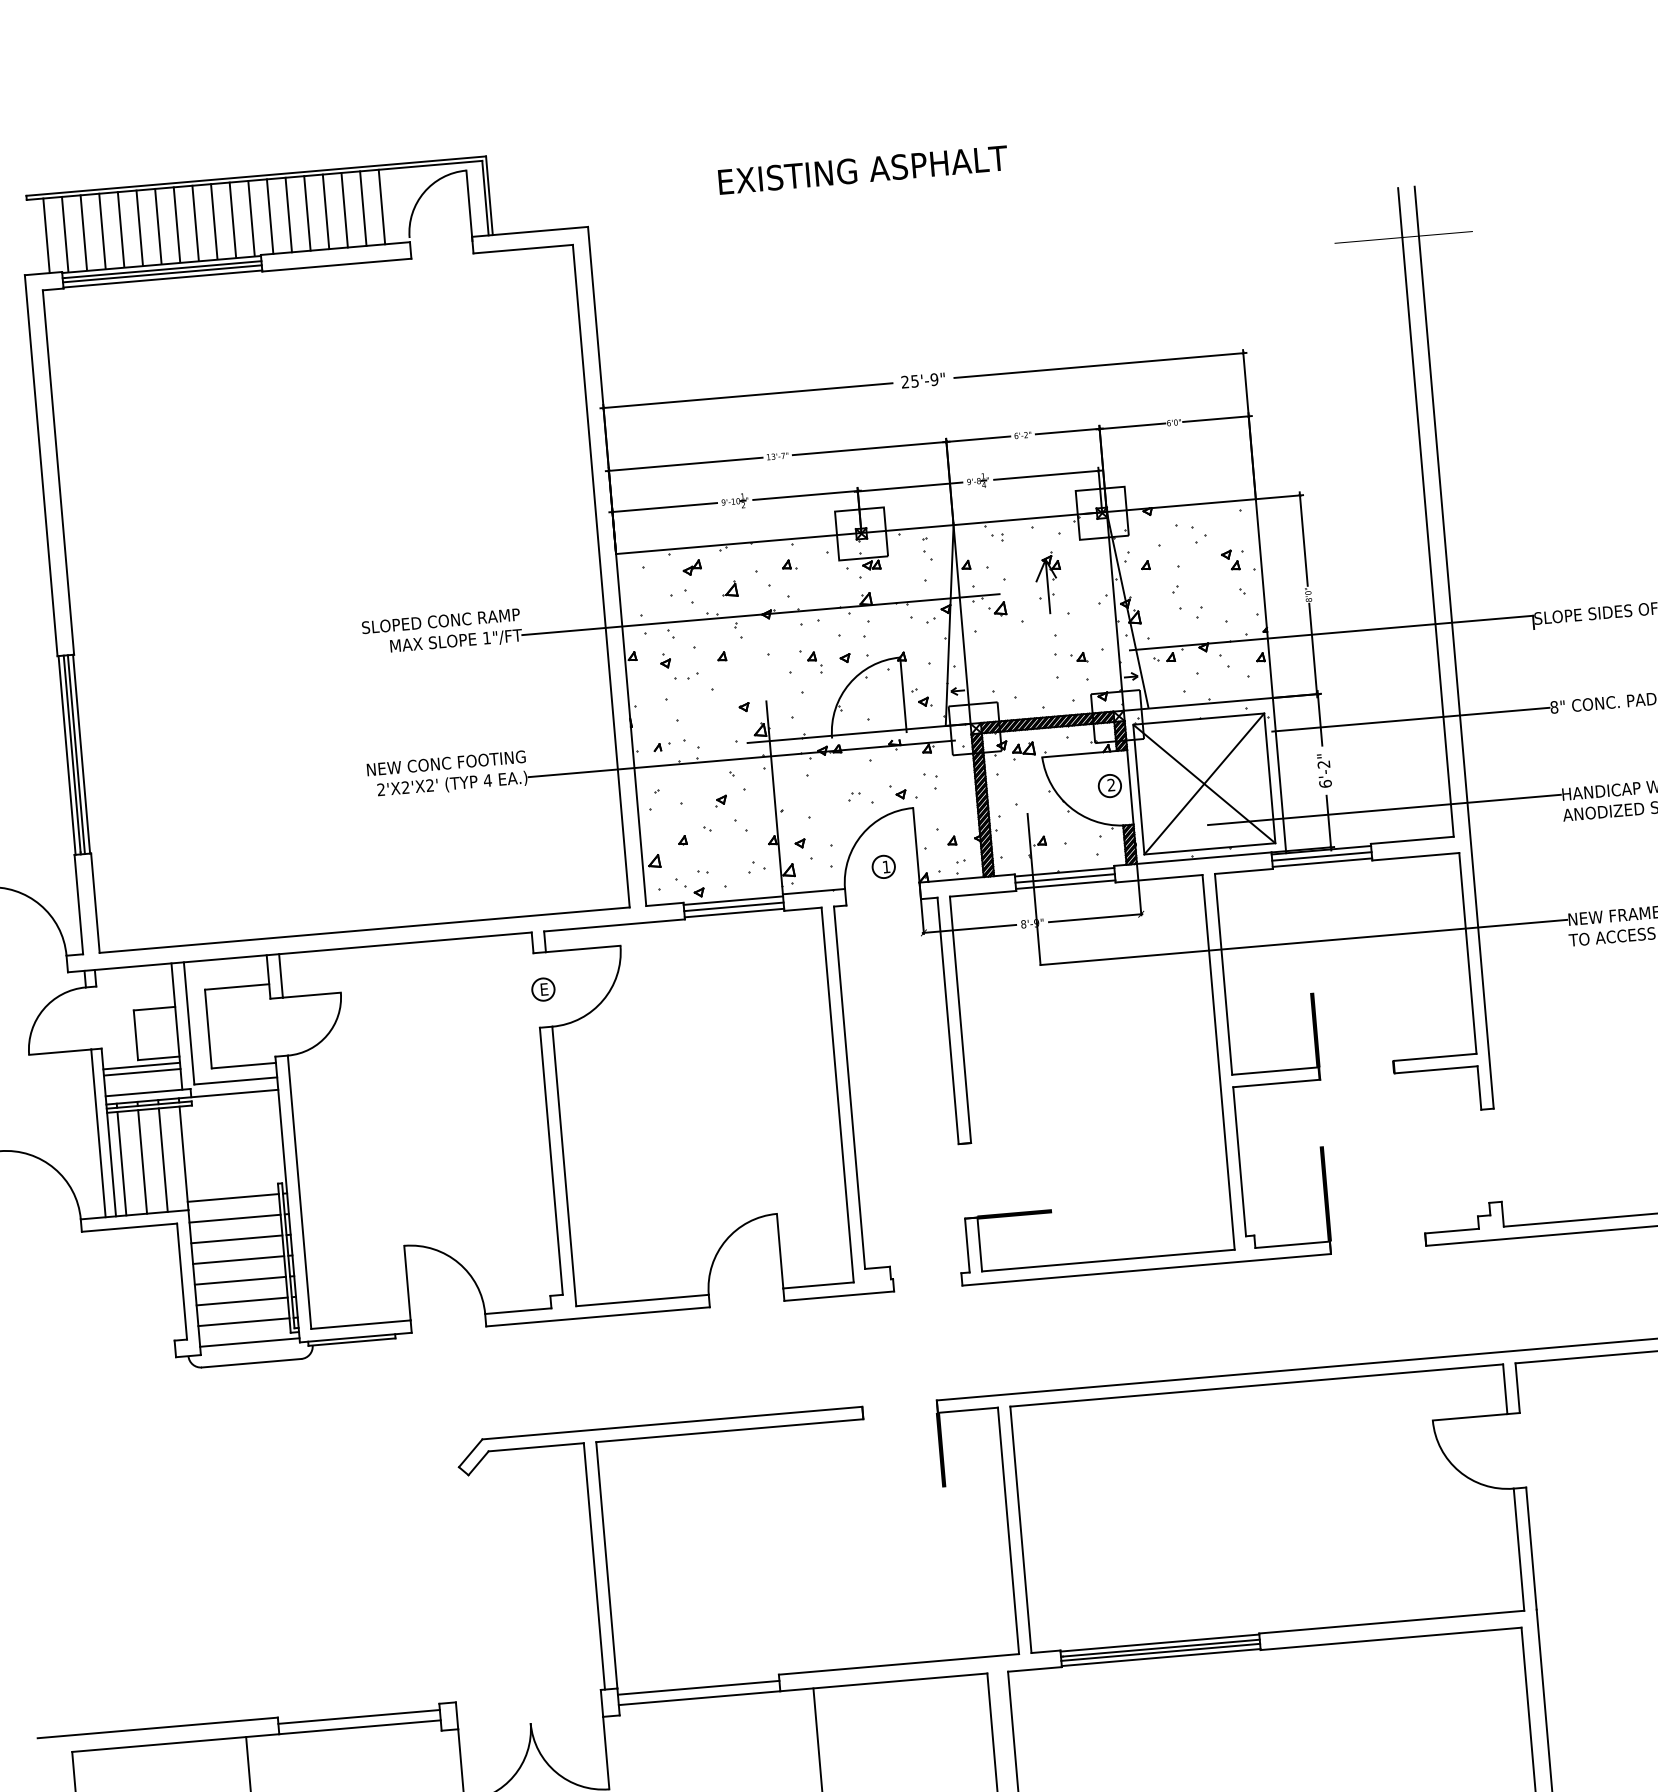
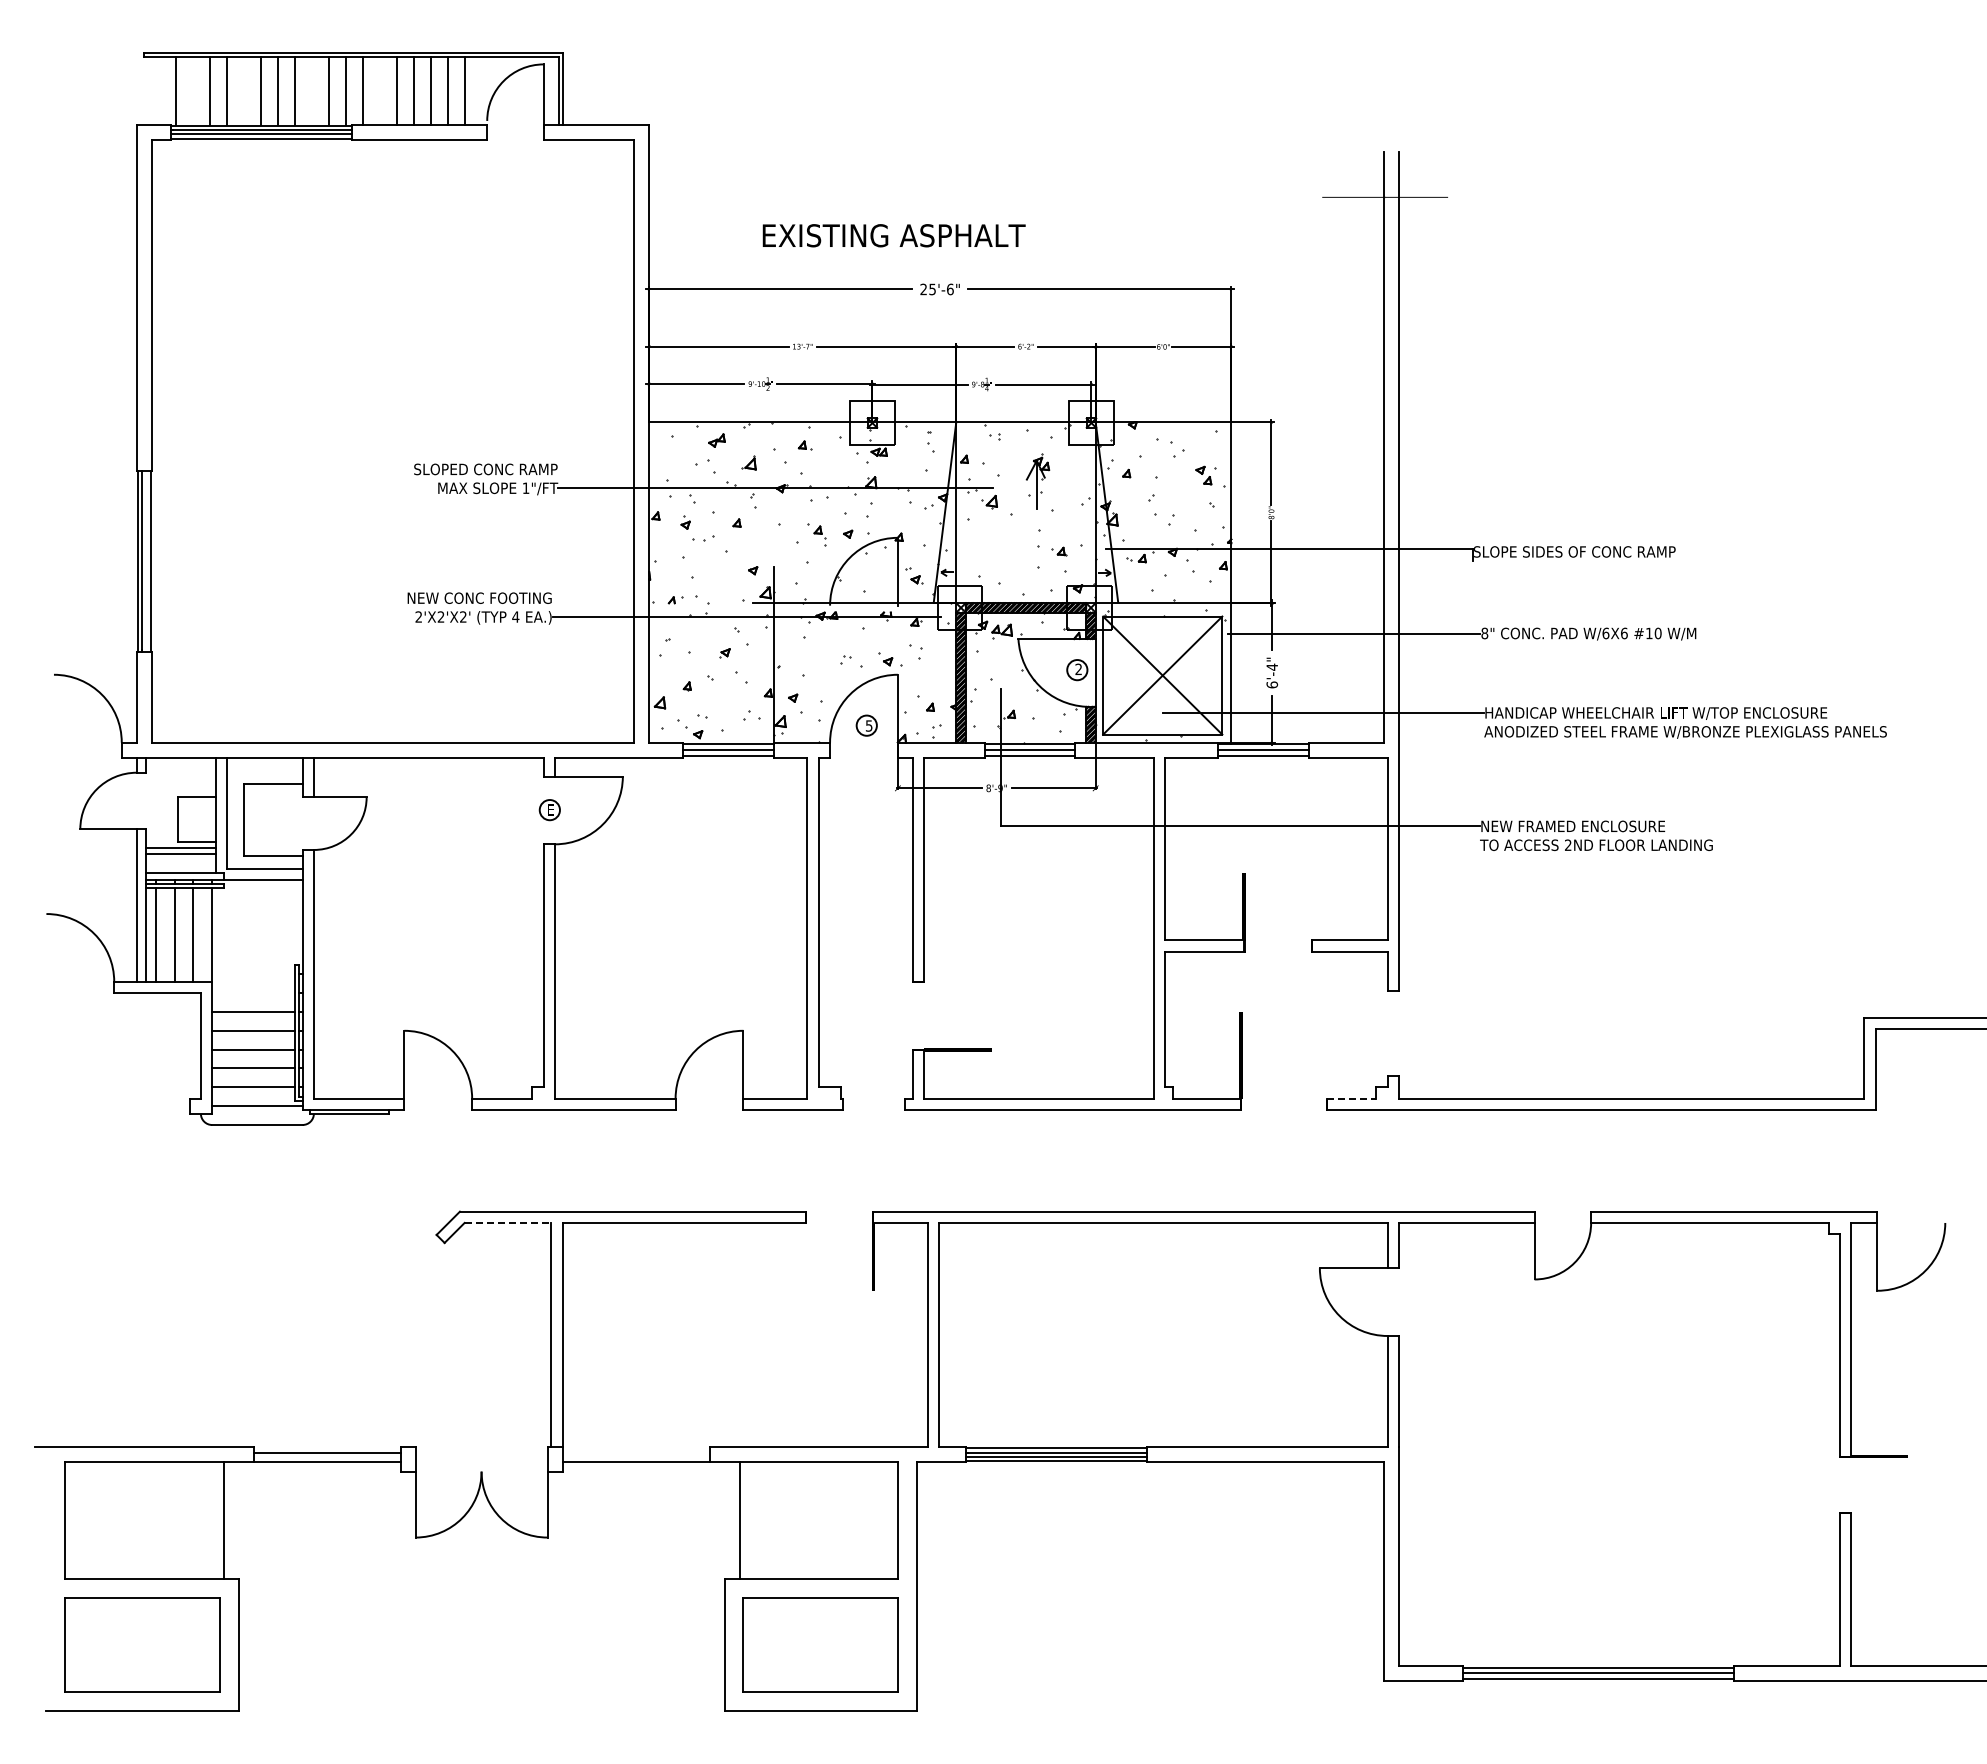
text: (862, 169) -> (893, 235), moved
line: (288, 214) -> (379, 90), removed
line: (214, 221) -> (312, 90), removed
line: (139, 227) -> (244, 90), removed
line: (83, 232) -> (193, 90), removed
line: (46, 235) -> (159, 90), removed
text: (933, 379) -> (949, 289), 25'-9" -> 25'-6"
line: (76, 754) -> (146, 561), removed
text: (1323, 763) -> (1271, 666), 6'-2" -> 6'-4"
text: (885, 866) -> (868, 725), 1 -> 5
line: (233, 1198) -> (253, 974), removed
line: (234, 1219) -> (253, 993), removed
line: (1452, 1230) -> (1352, 1098), solid -> dashed
line: (536, 1446) -> (508, 1222), solid -> dashed
line: (698, 1687) -> (635, 1452), removed

